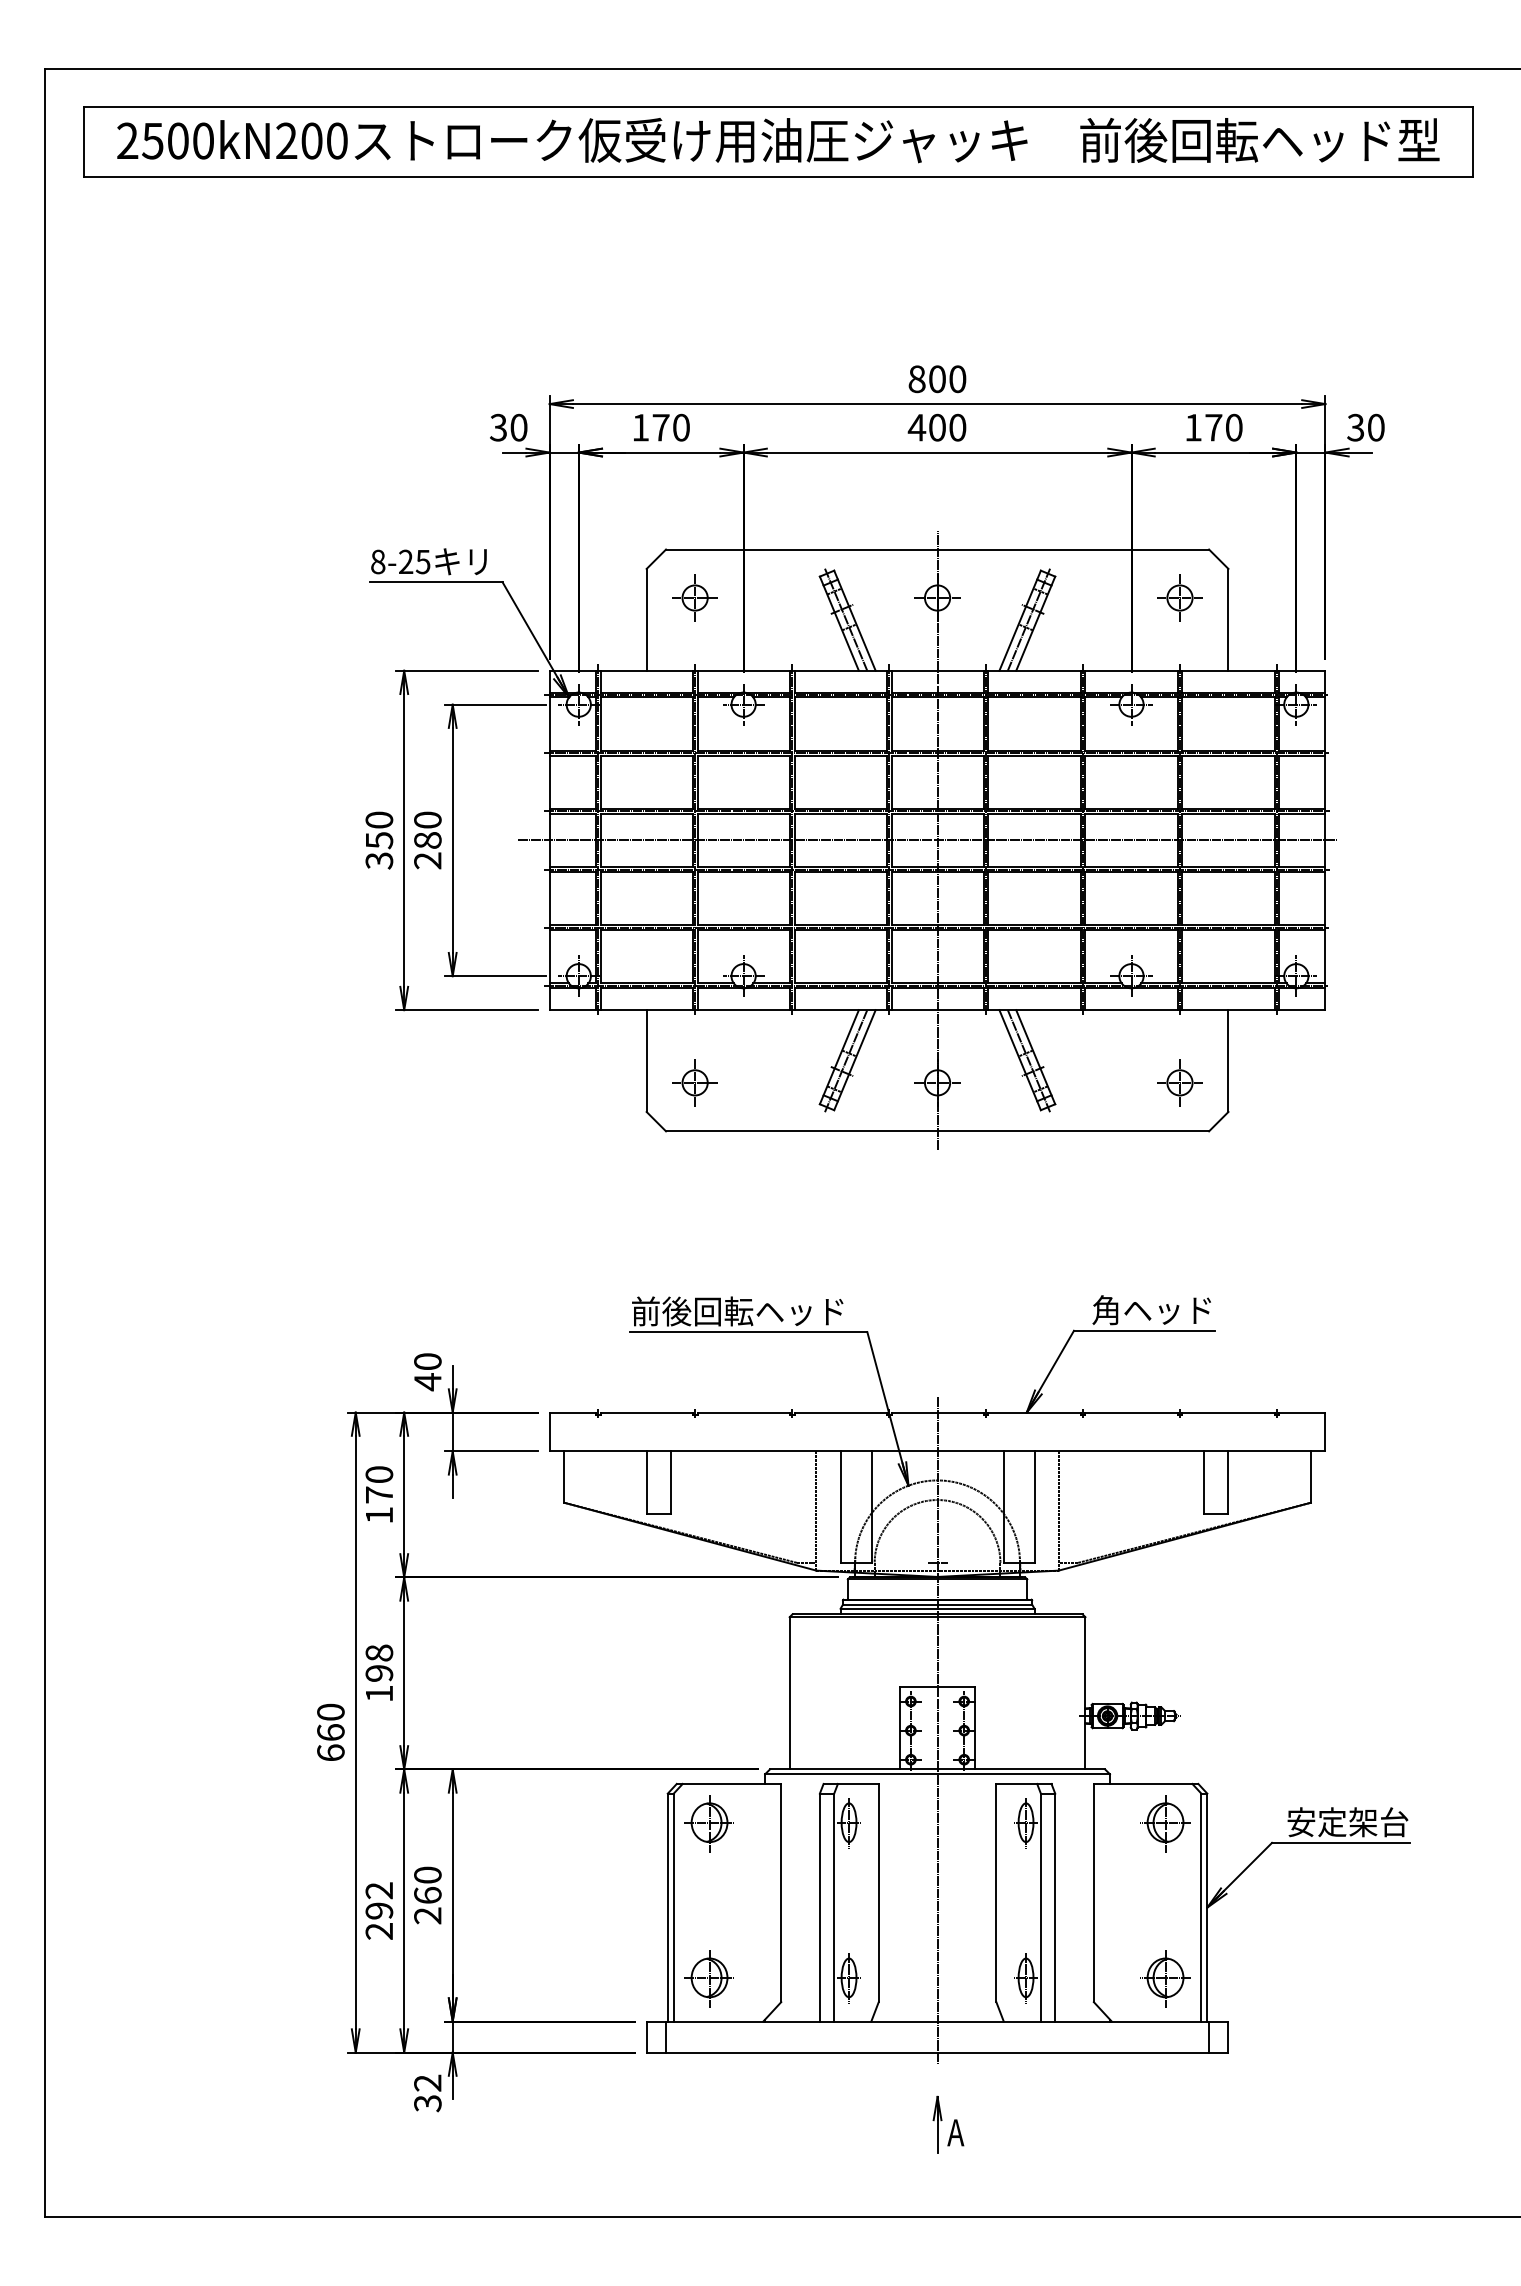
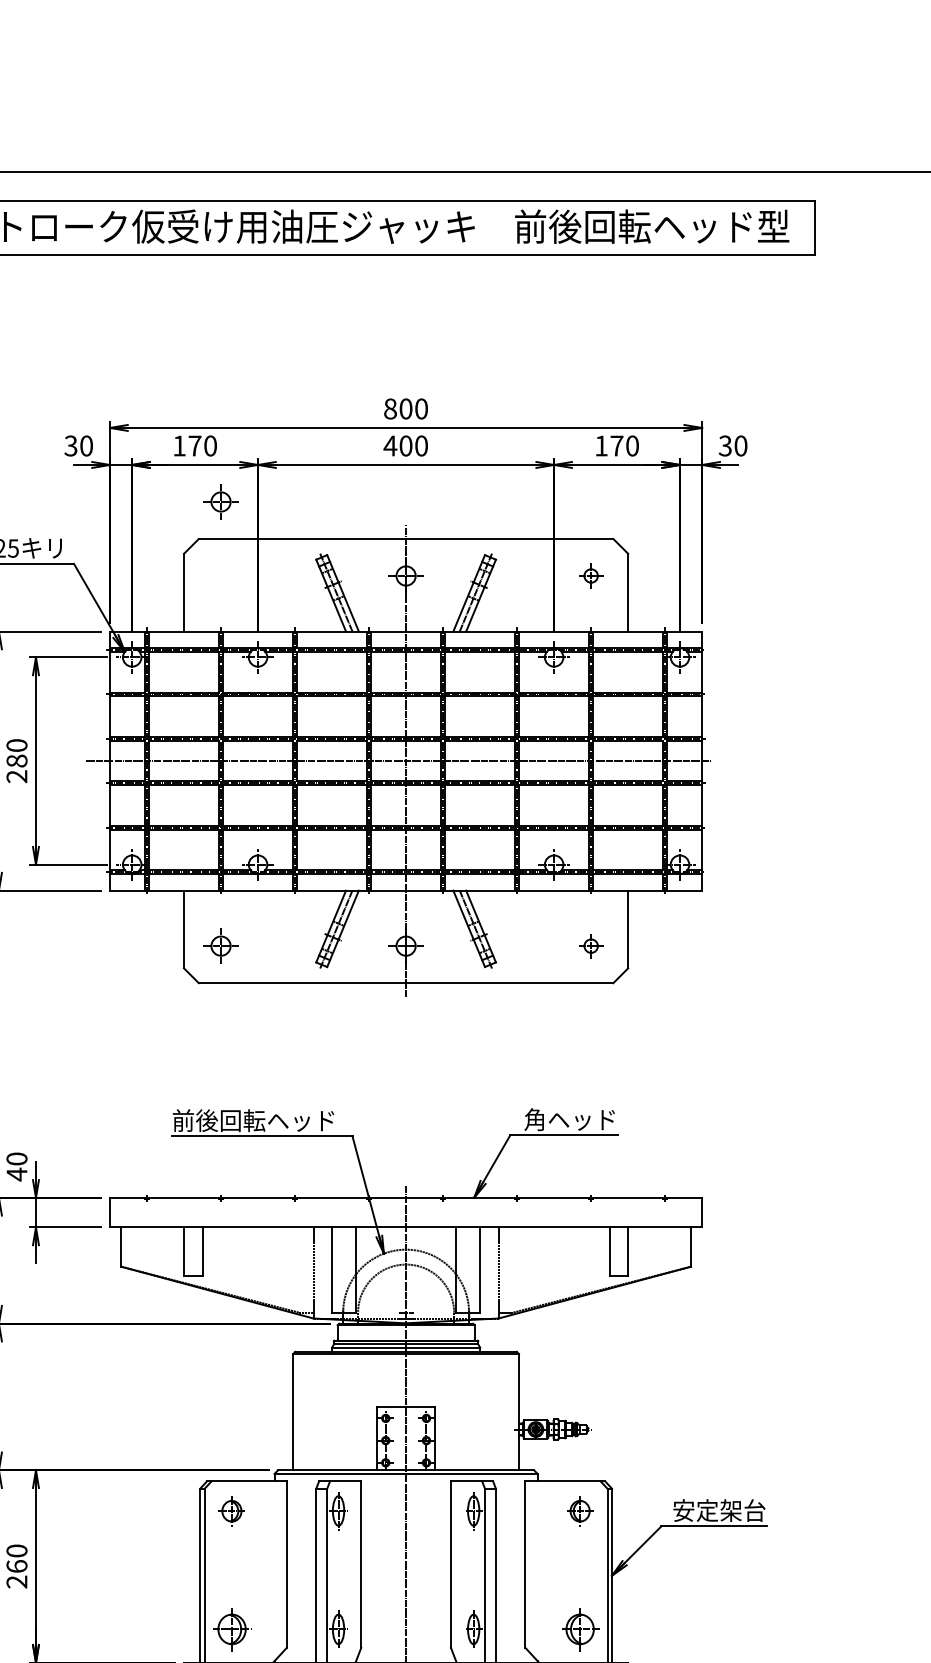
part: (694, 597) -> (220, 501), moved
part: (1179, 597) -> (590, 575), size x0.7
part: (1179, 1082) -> (590, 945), size x0.7
part: (708, 1823) -> (231, 1511), size x0.7
part: (1165, 1823) -> (580, 1511), size x0.7

